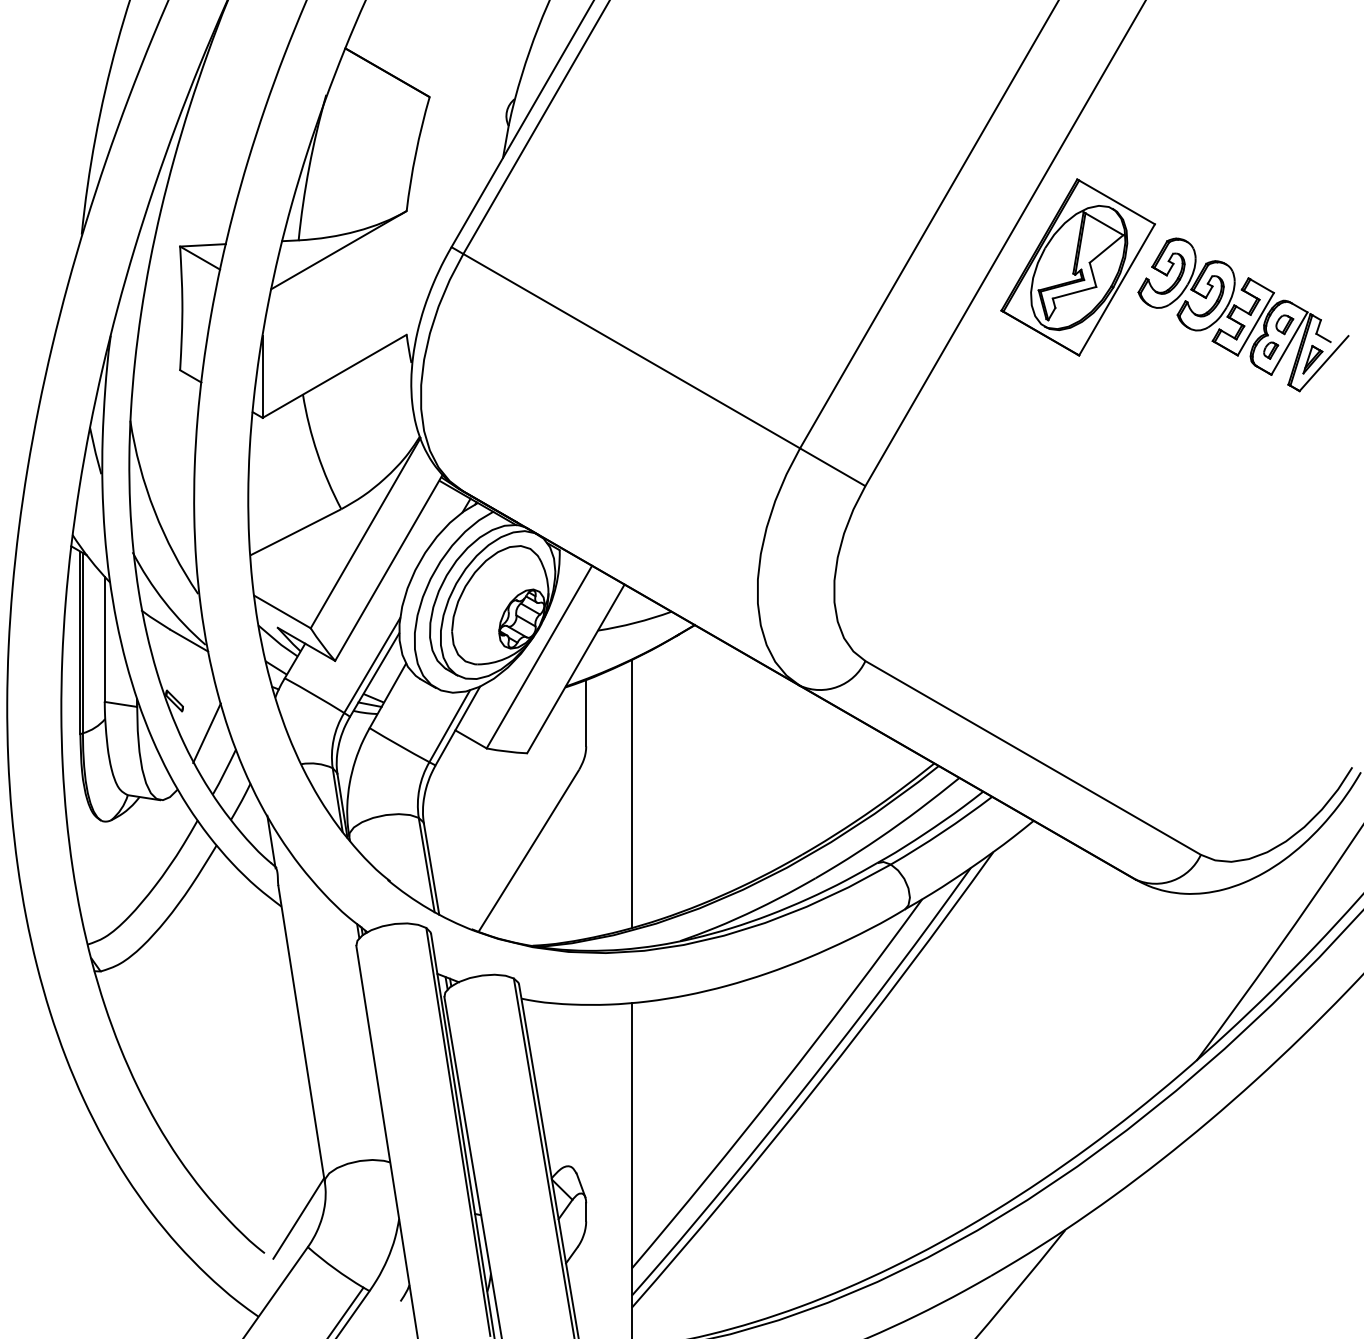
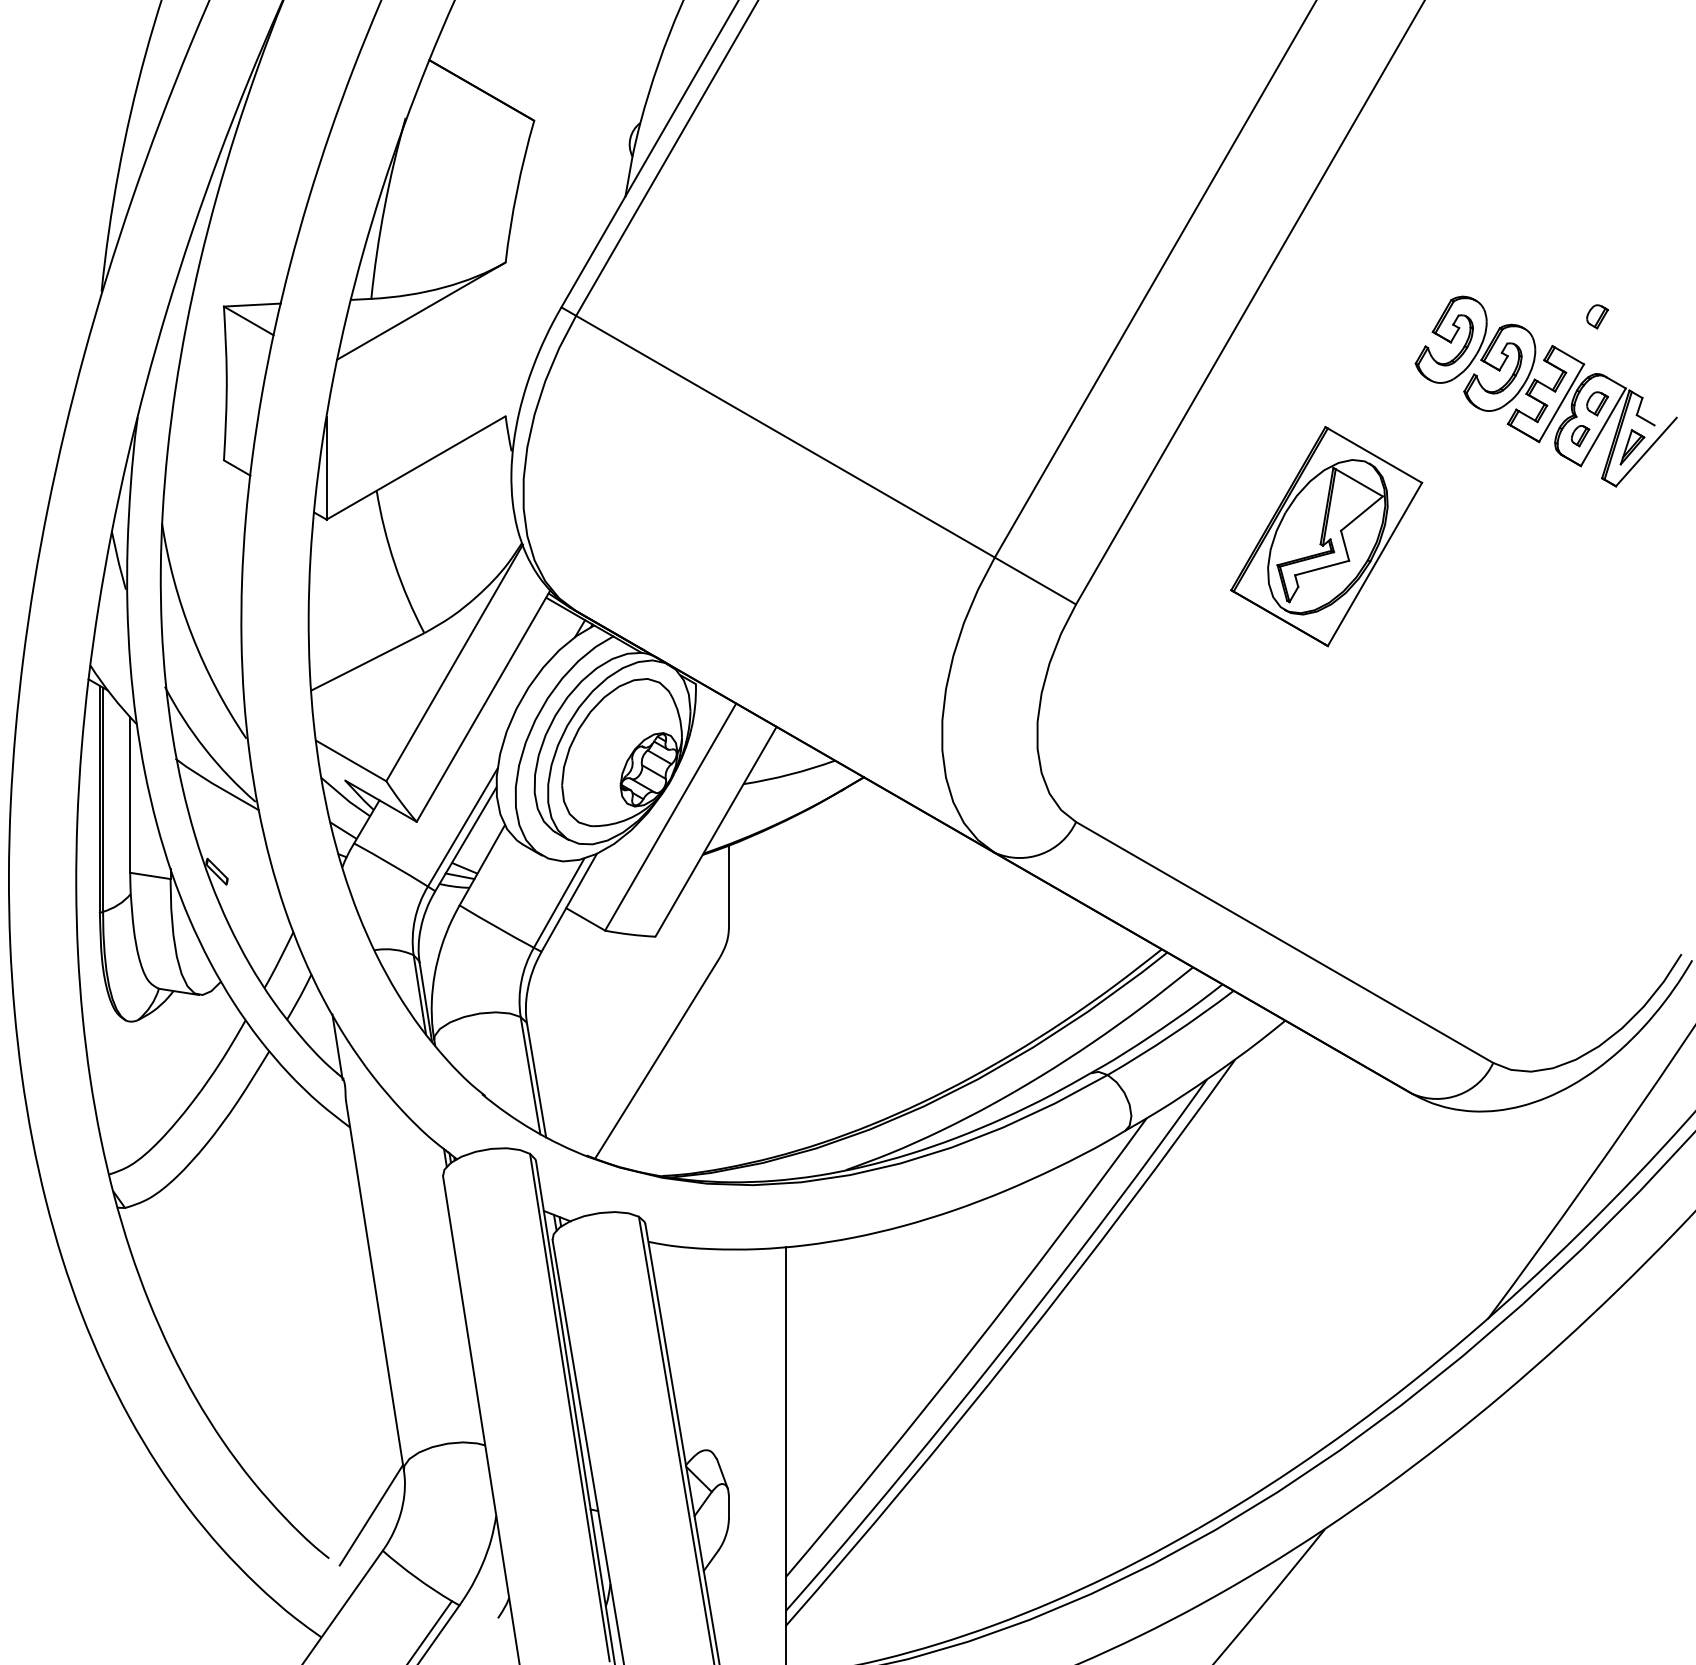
part: (1284, 254) -> (1597, 316), added
part: (1078, 267) -> (1326, 536), moved
line: (207, 733) -> (257, 911), removed
line: (631, 793) -> (785, 986), removed

